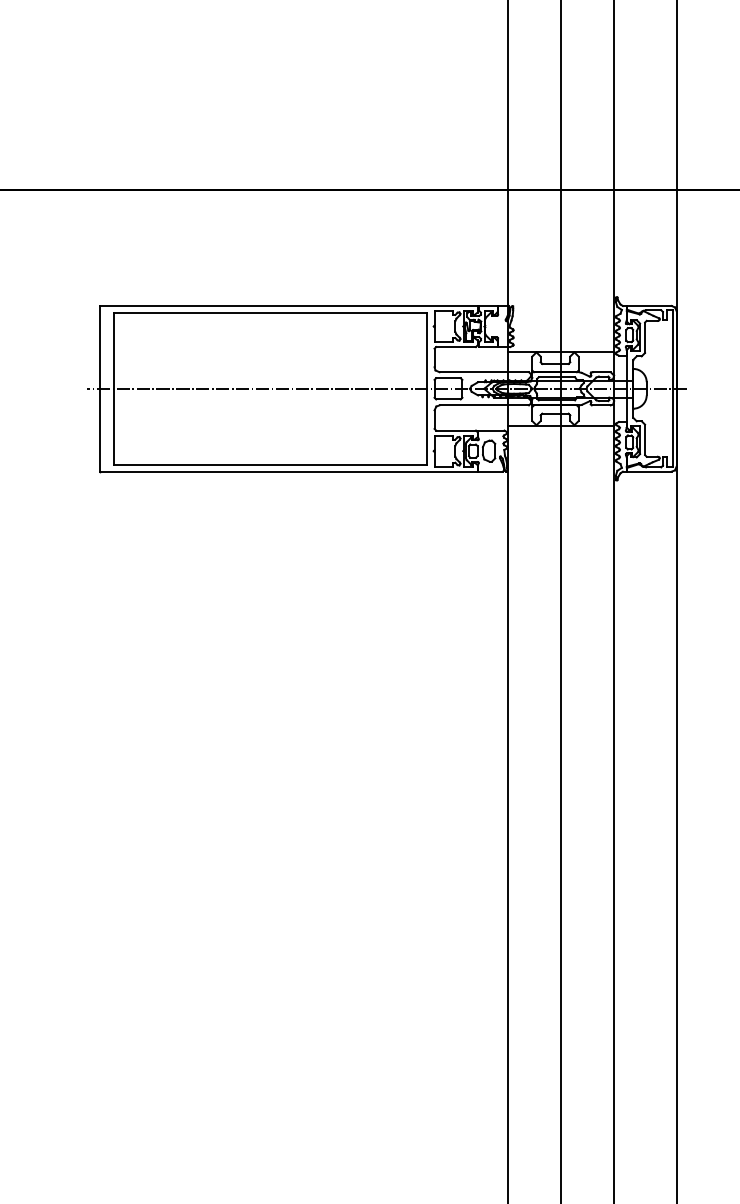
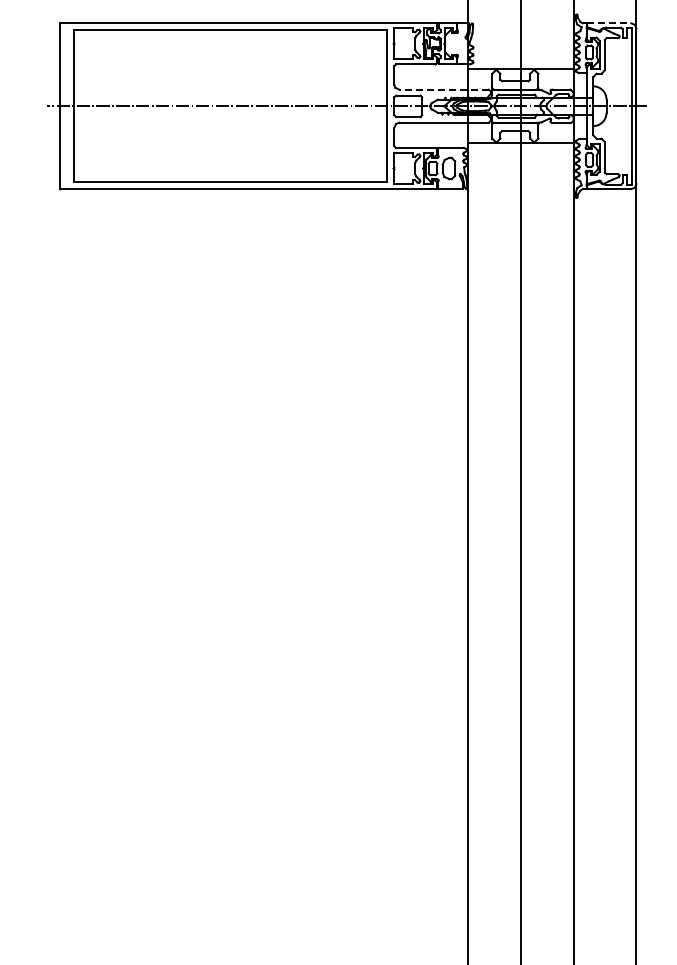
line: (649, 305) -> (609, 22), solid -> dashed
line: (484, 372) -> (444, 89), solid -> dashed

